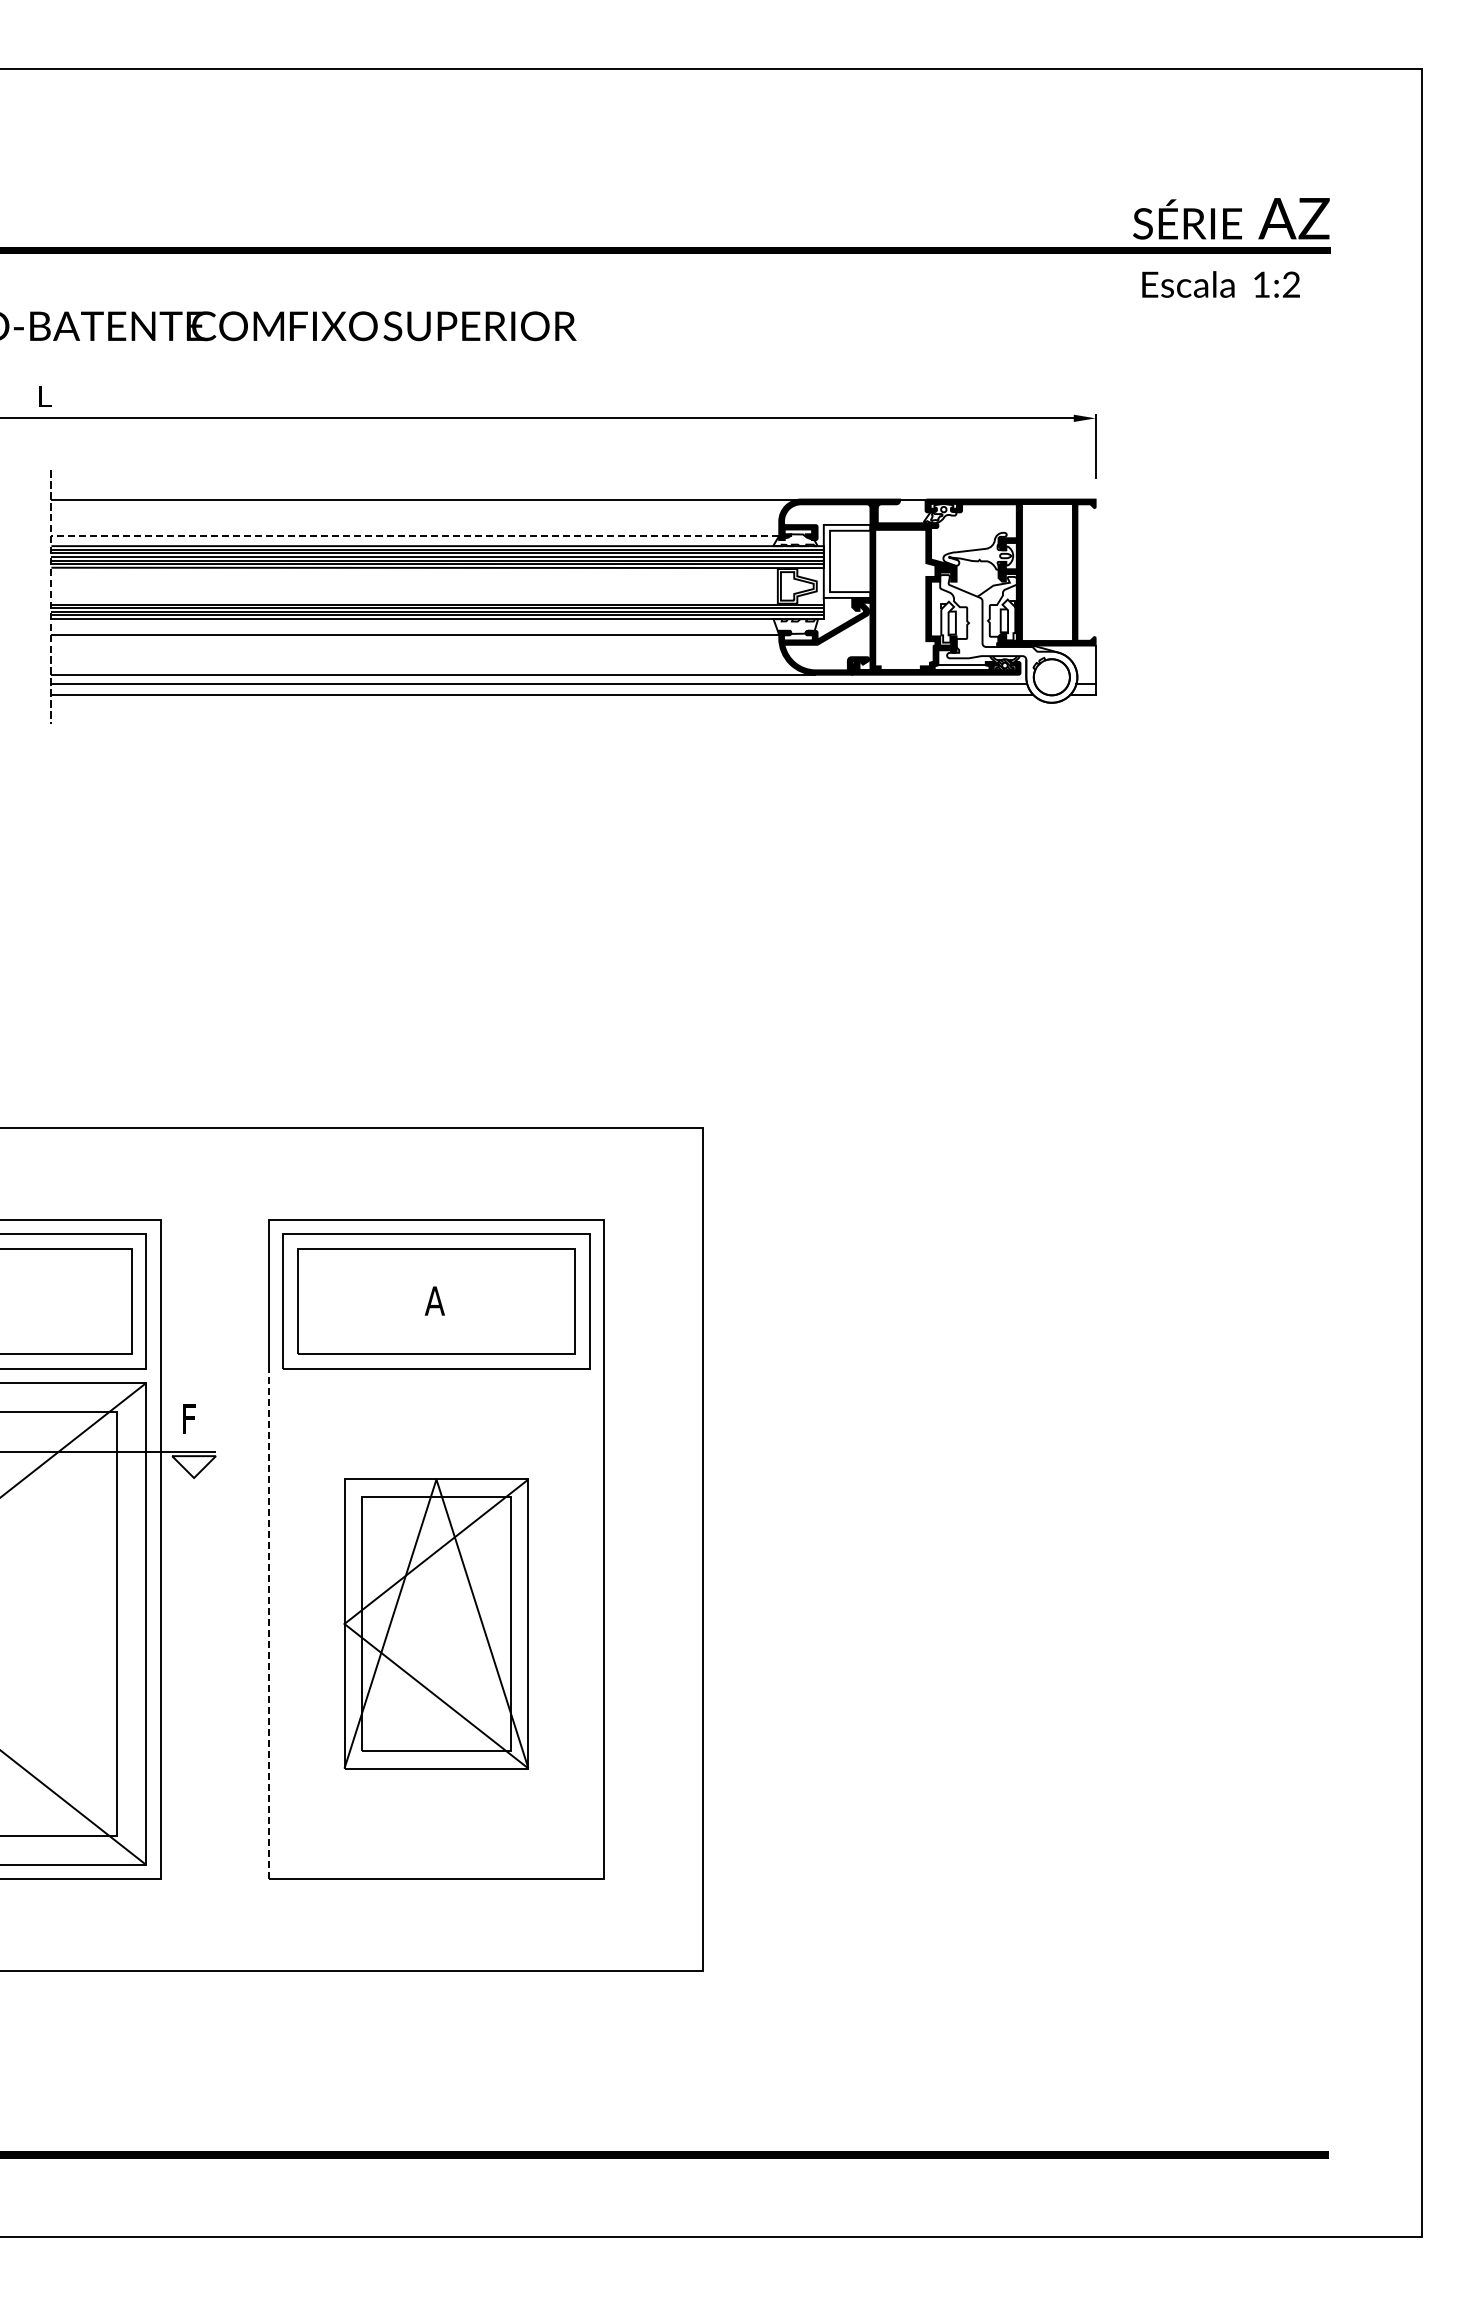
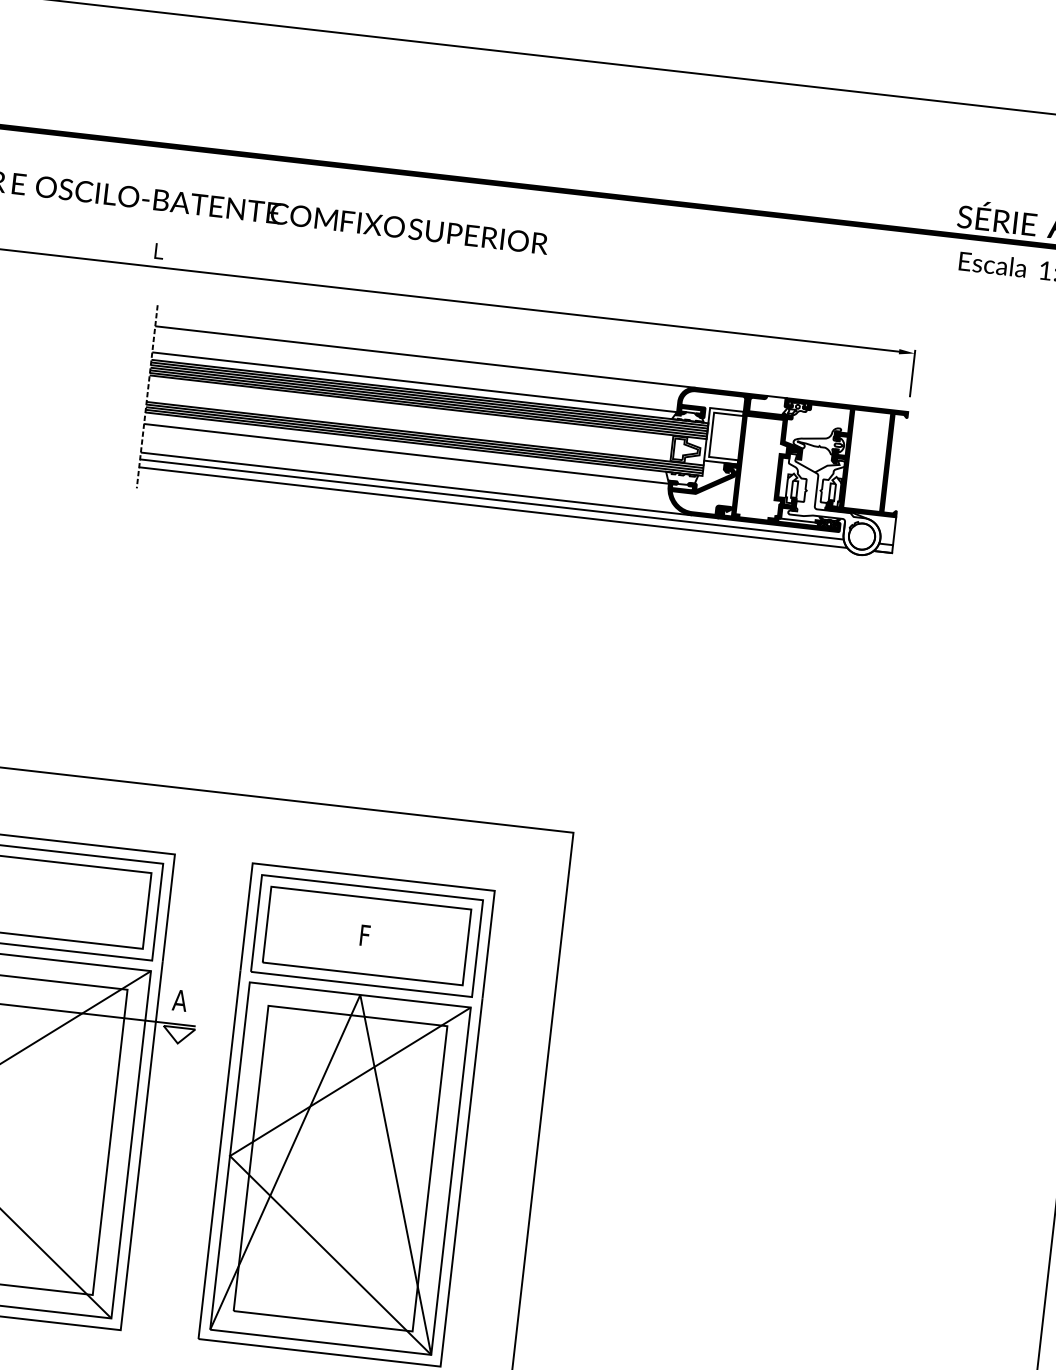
line: (415, 535) -> (414, 382), dashed -> solid
text: (434, 1300) -> (365, 935), A -> F
text: (190, 1418) -> (180, 1000), F -> A
line: (268, 1623) -> (219, 1154), dashed -> solid
part: (436, 1623) -> (340, 1168), size x1.67

